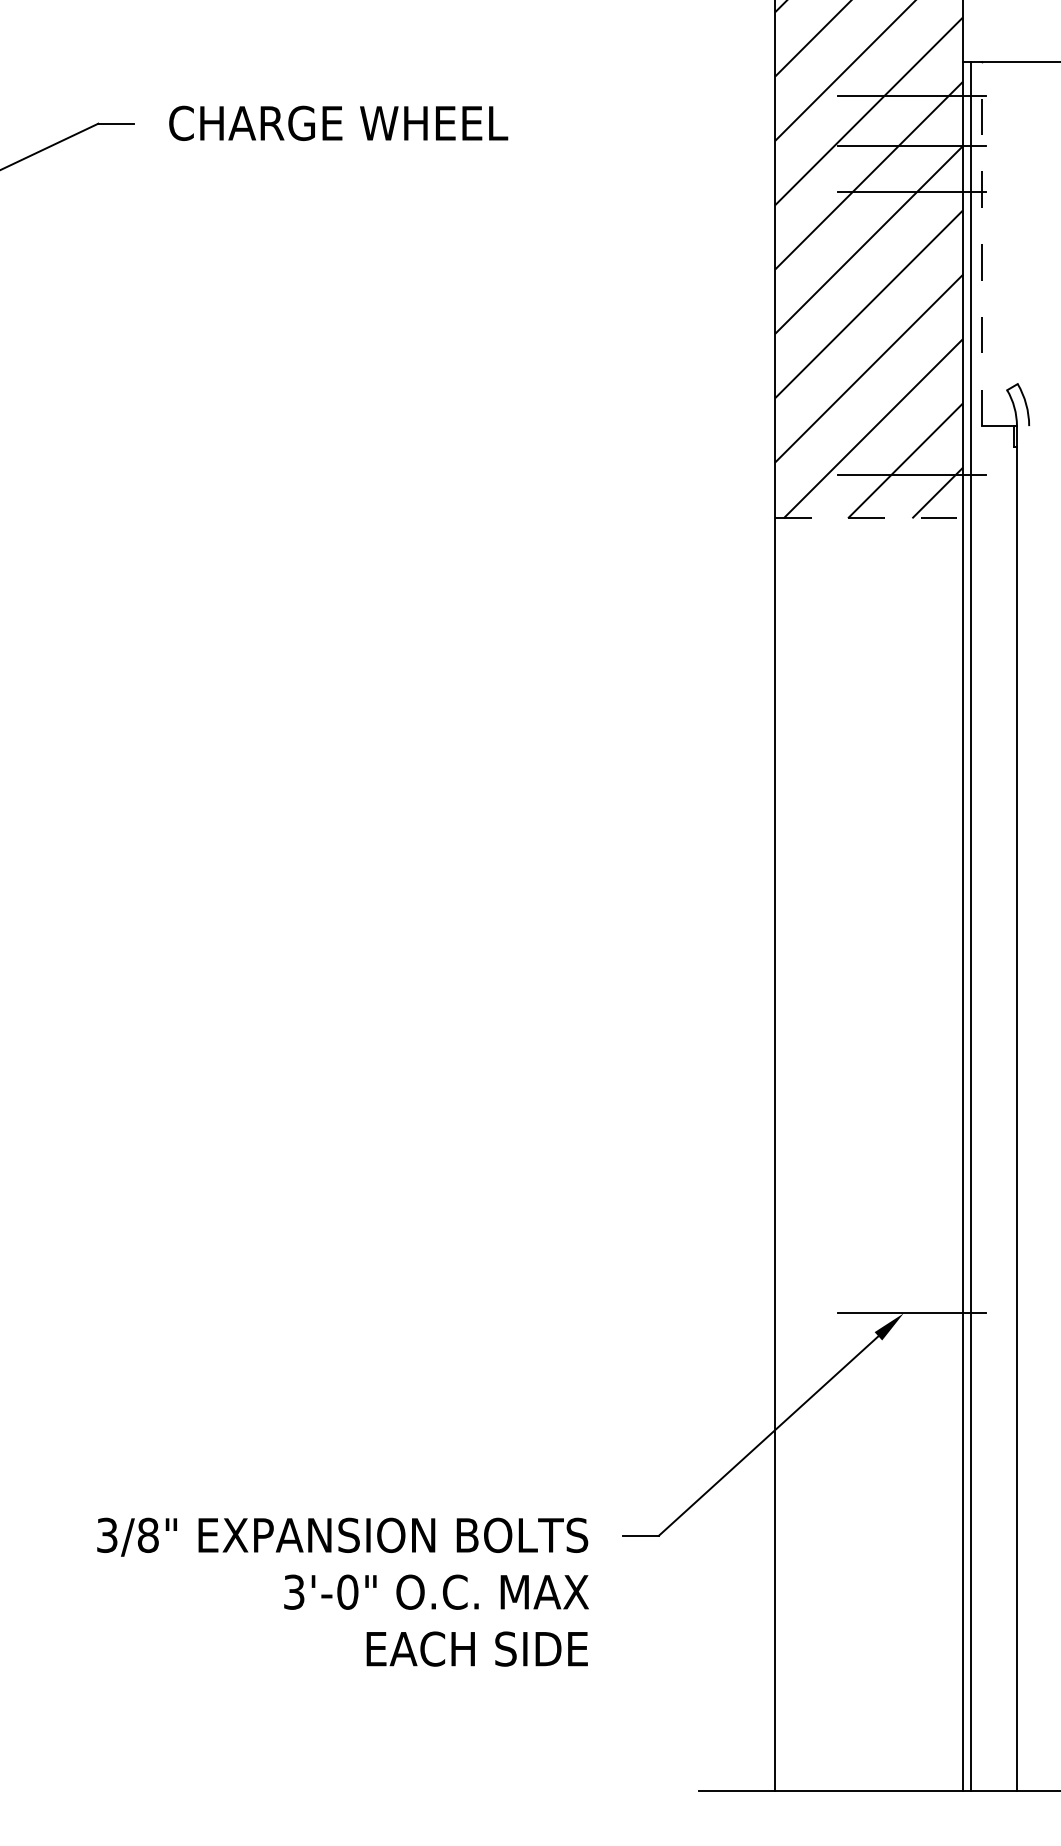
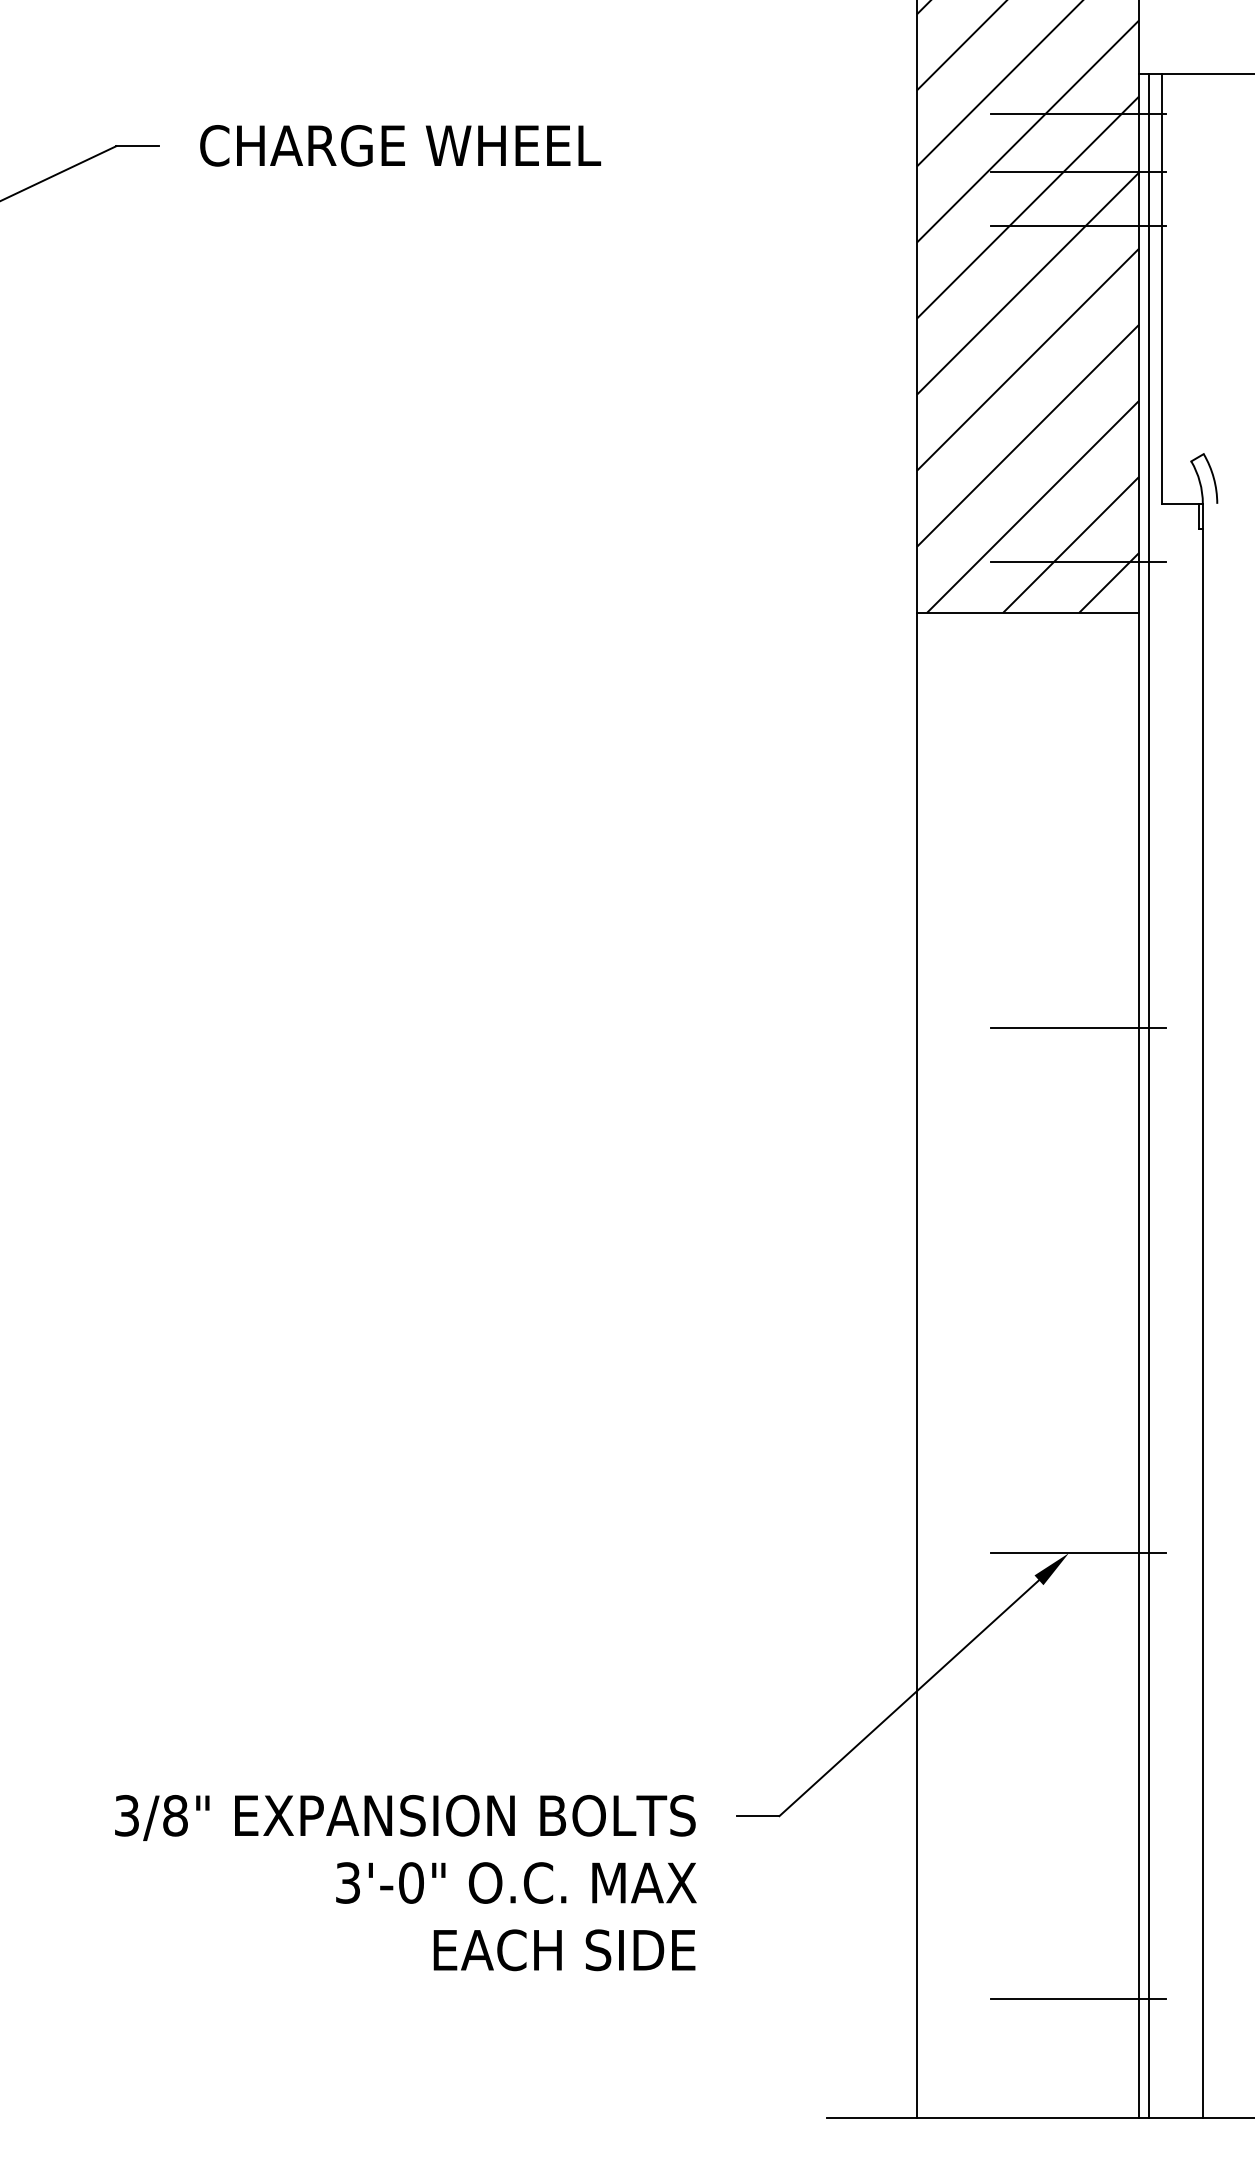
line: (982, 244) -> (1162, 289), dashed -> solid
line: (869, 518) -> (1028, 613), dashed -> solid
line: (911, 869) -> (1078, 1028), added
line: (911, 1690) -> (1078, 1999), added

